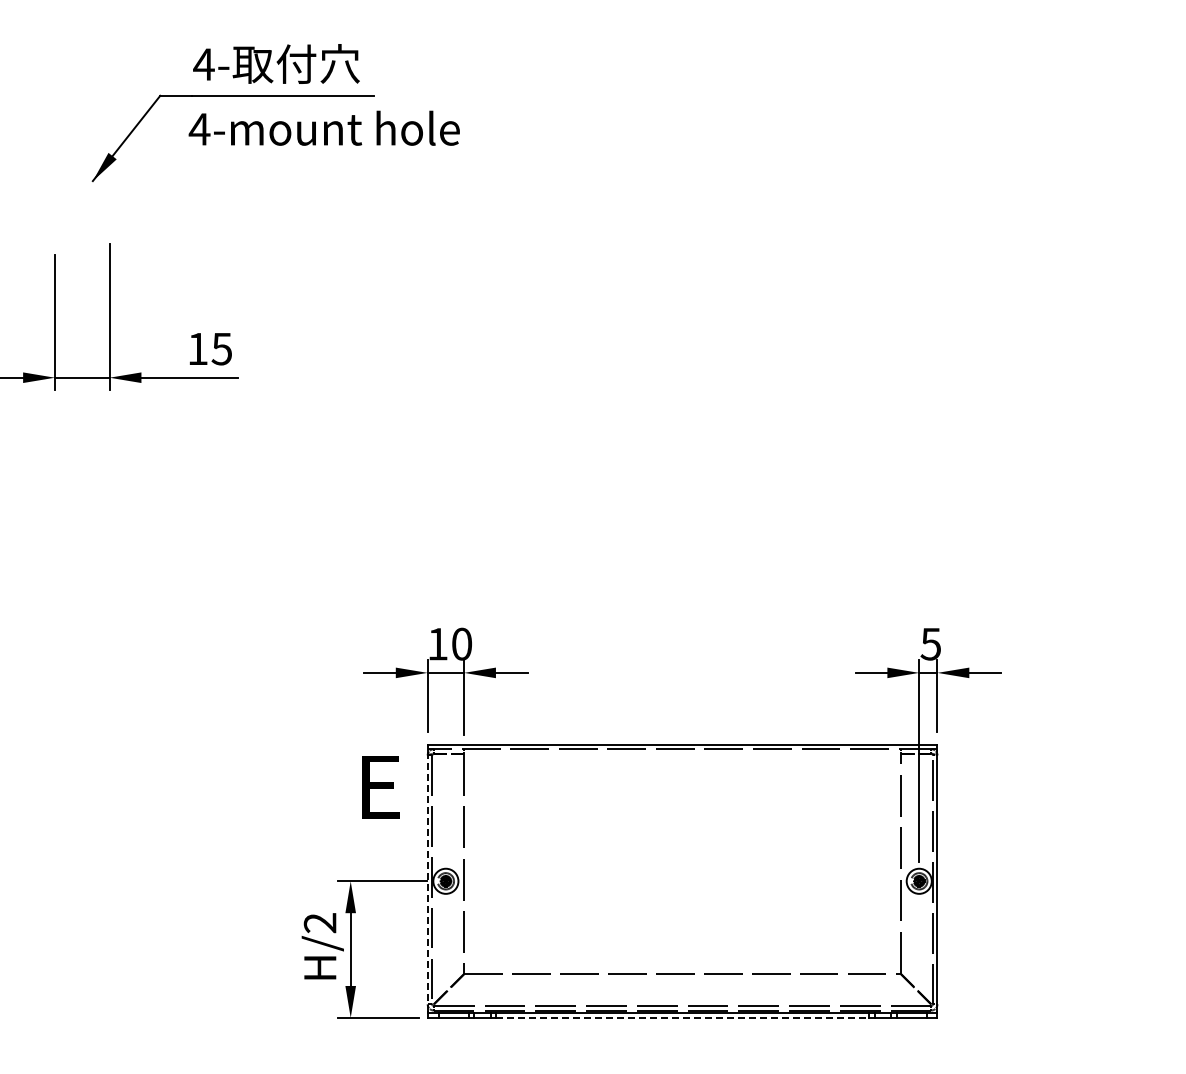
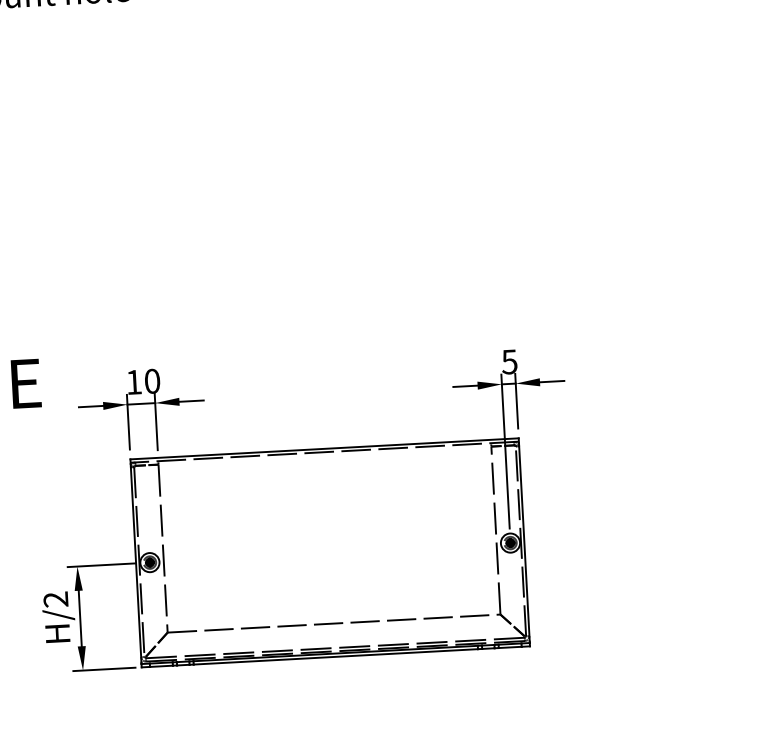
text: (380, 787) -> (26, 383), moved
line: (427, 880) -> (135, 562), dashed -> solid
line: (682, 1017) -> (335, 656), dashed -> solid

